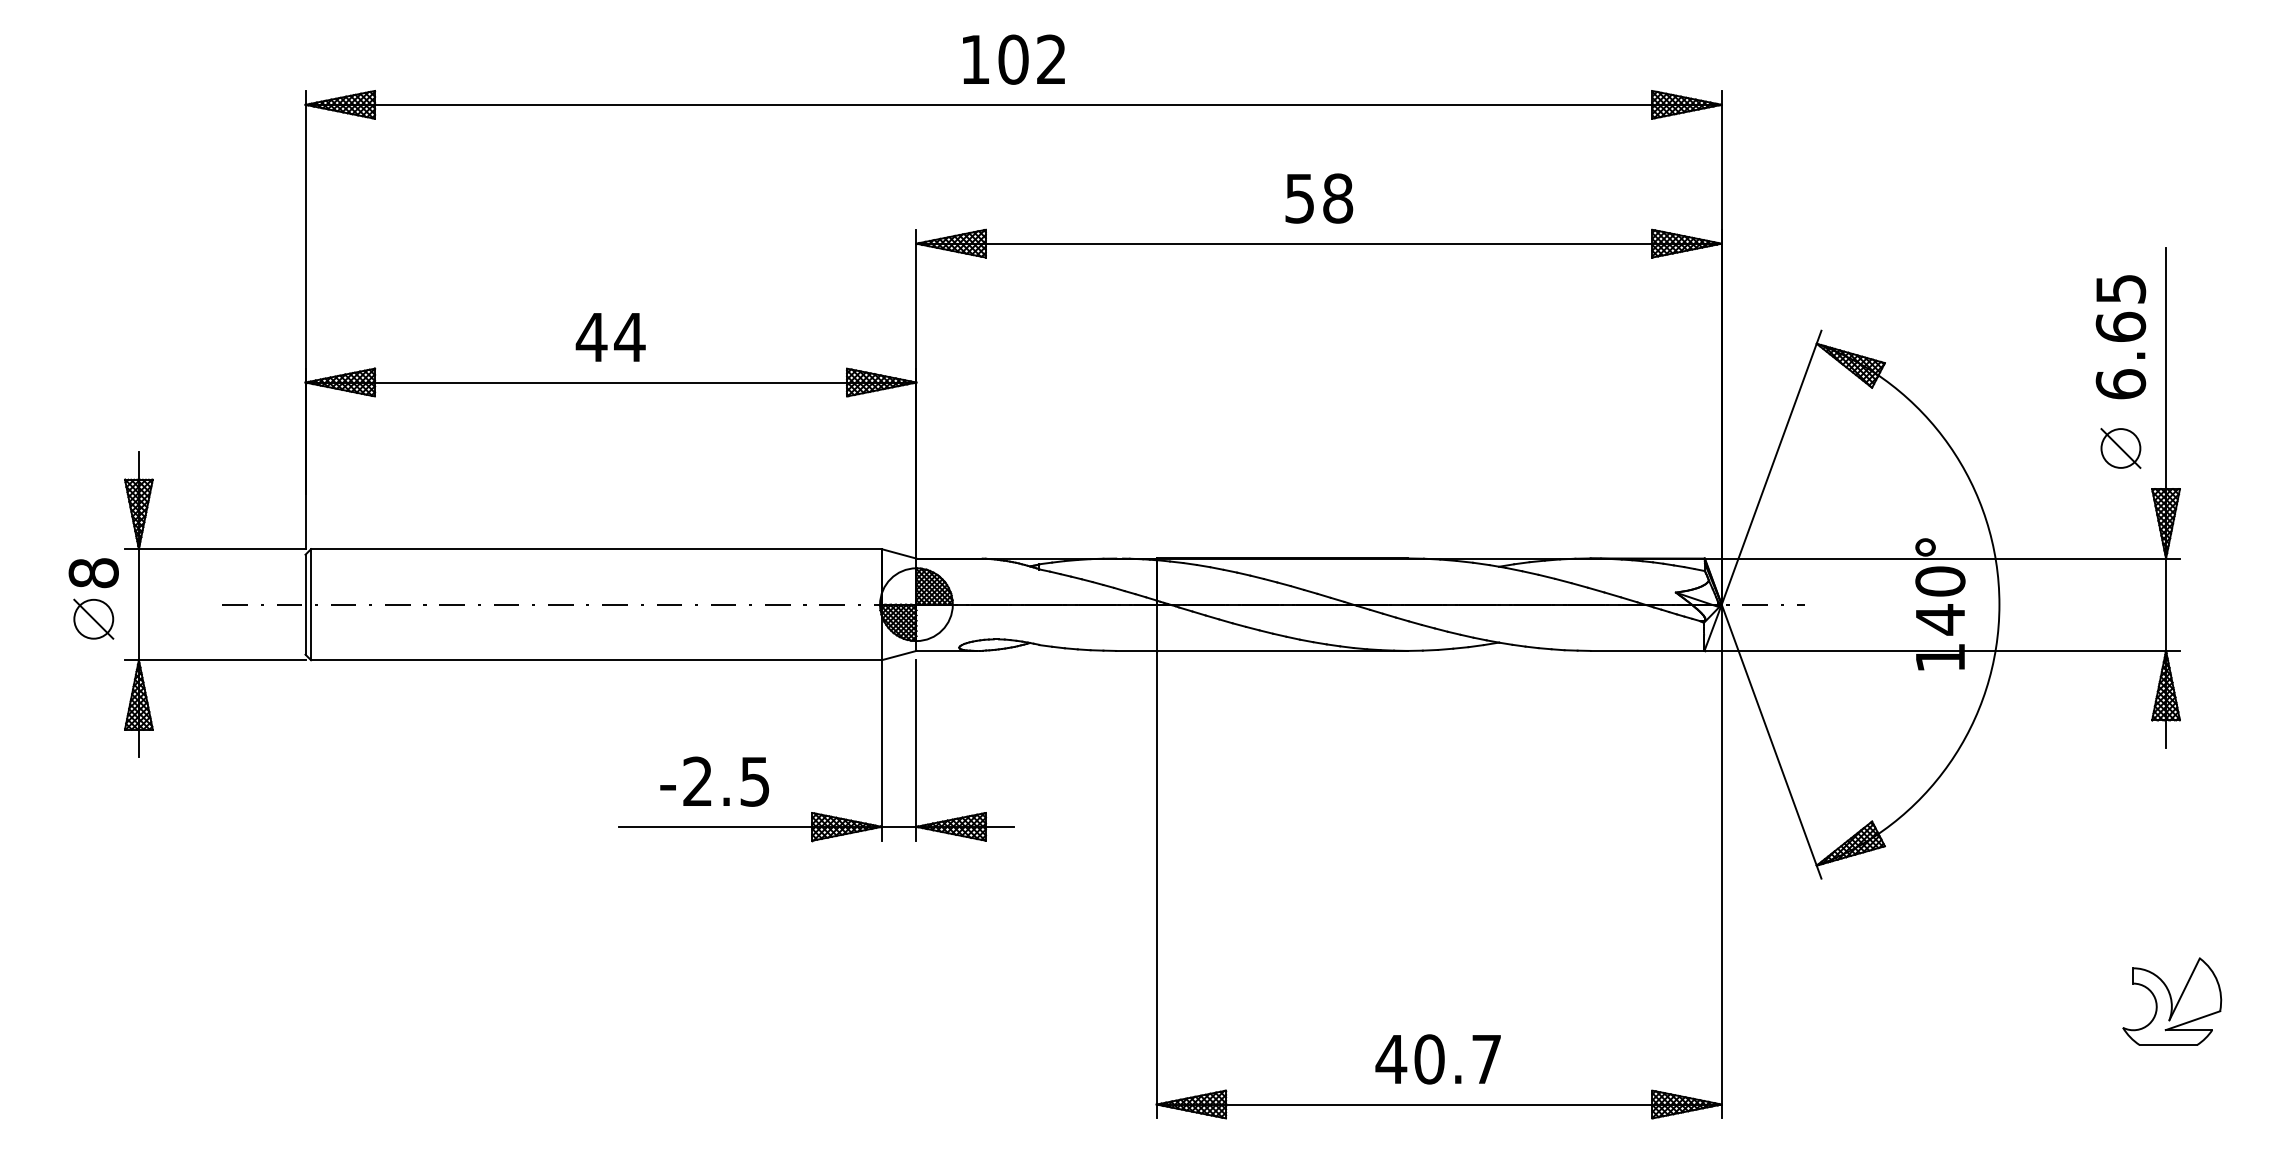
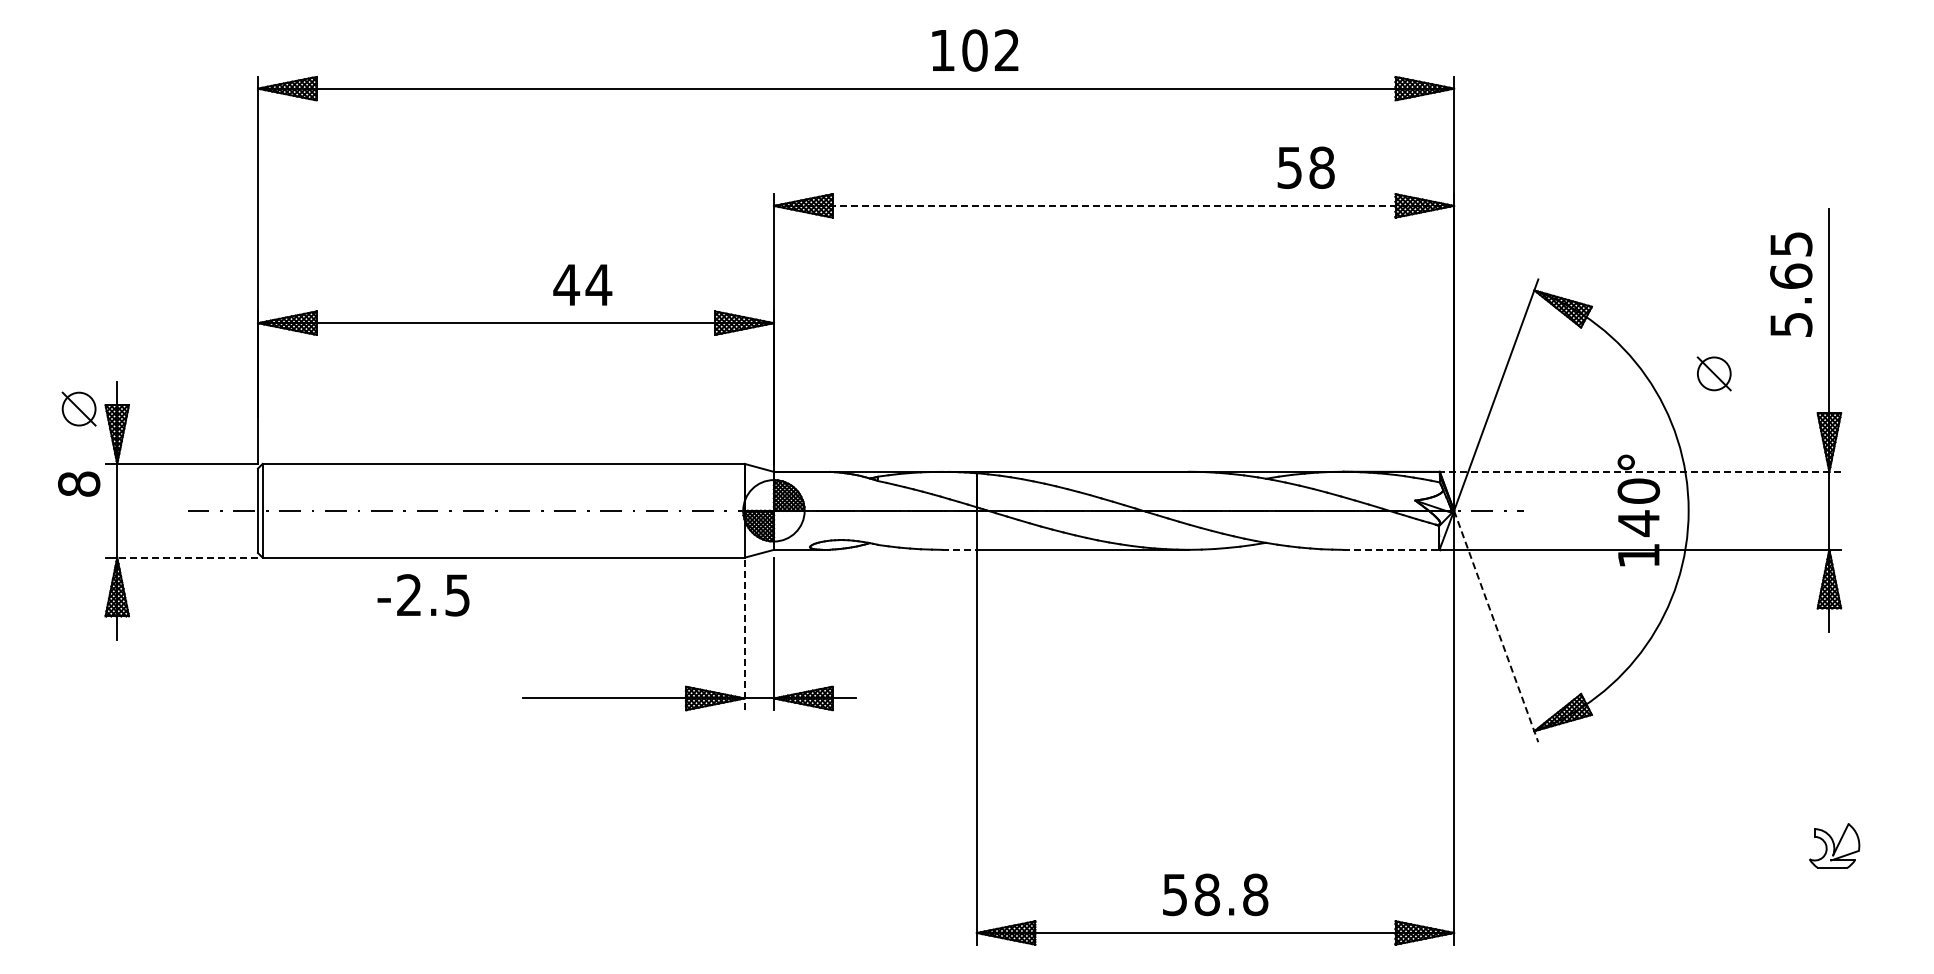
text: (1014, 59) -> (975, 50), moved
text: (1318, 198) -> (1305, 167), moved
line: (1319, 243) -> (1114, 205), solid -> dashed
text: (610, 336) -> (582, 284), moved
text: (2121, 384) -> (1791, 324), 6.65 -> 5.65
part: (2120, 448) -> (1713, 373), moved
line: (1942, 558) -> (1640, 471), solid -> dashed
part: (93, 618) -> (78, 408), moved
line: (1137, 650) -> (960, 549), solid -> dashed
line: (1648, 650) -> (1392, 549), solid -> dashed
line: (222, 659) -> (187, 557), solid -> dashed
line: (1771, 741) -> (1496, 626), solid -> dashed
line: (881, 749) -> (744, 633), solid -> dashed
text: (714, 781) -> (423, 595), moved
part: (2172, 1000) -> (1834, 845), size x0.6
text: (1438, 1058) -> (1214, 894), 40.7 -> 58.8

